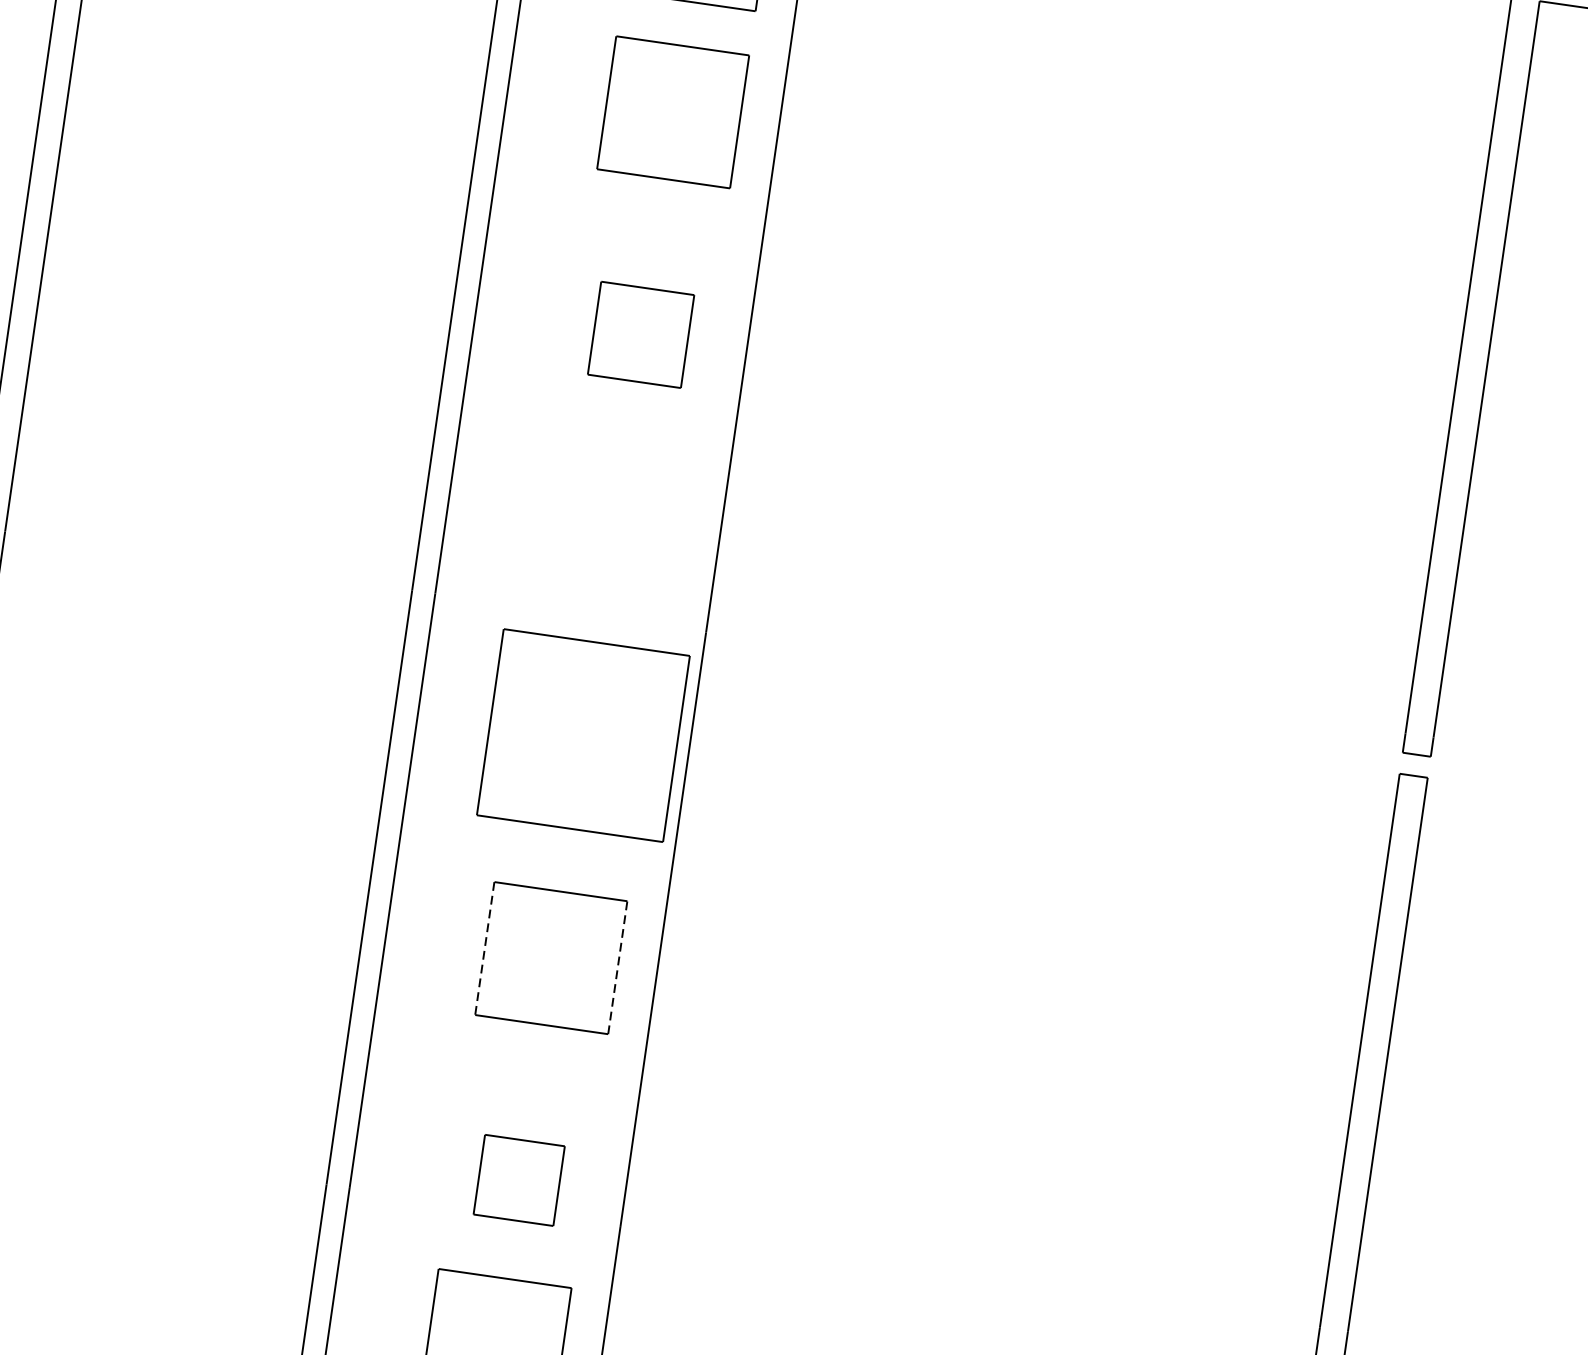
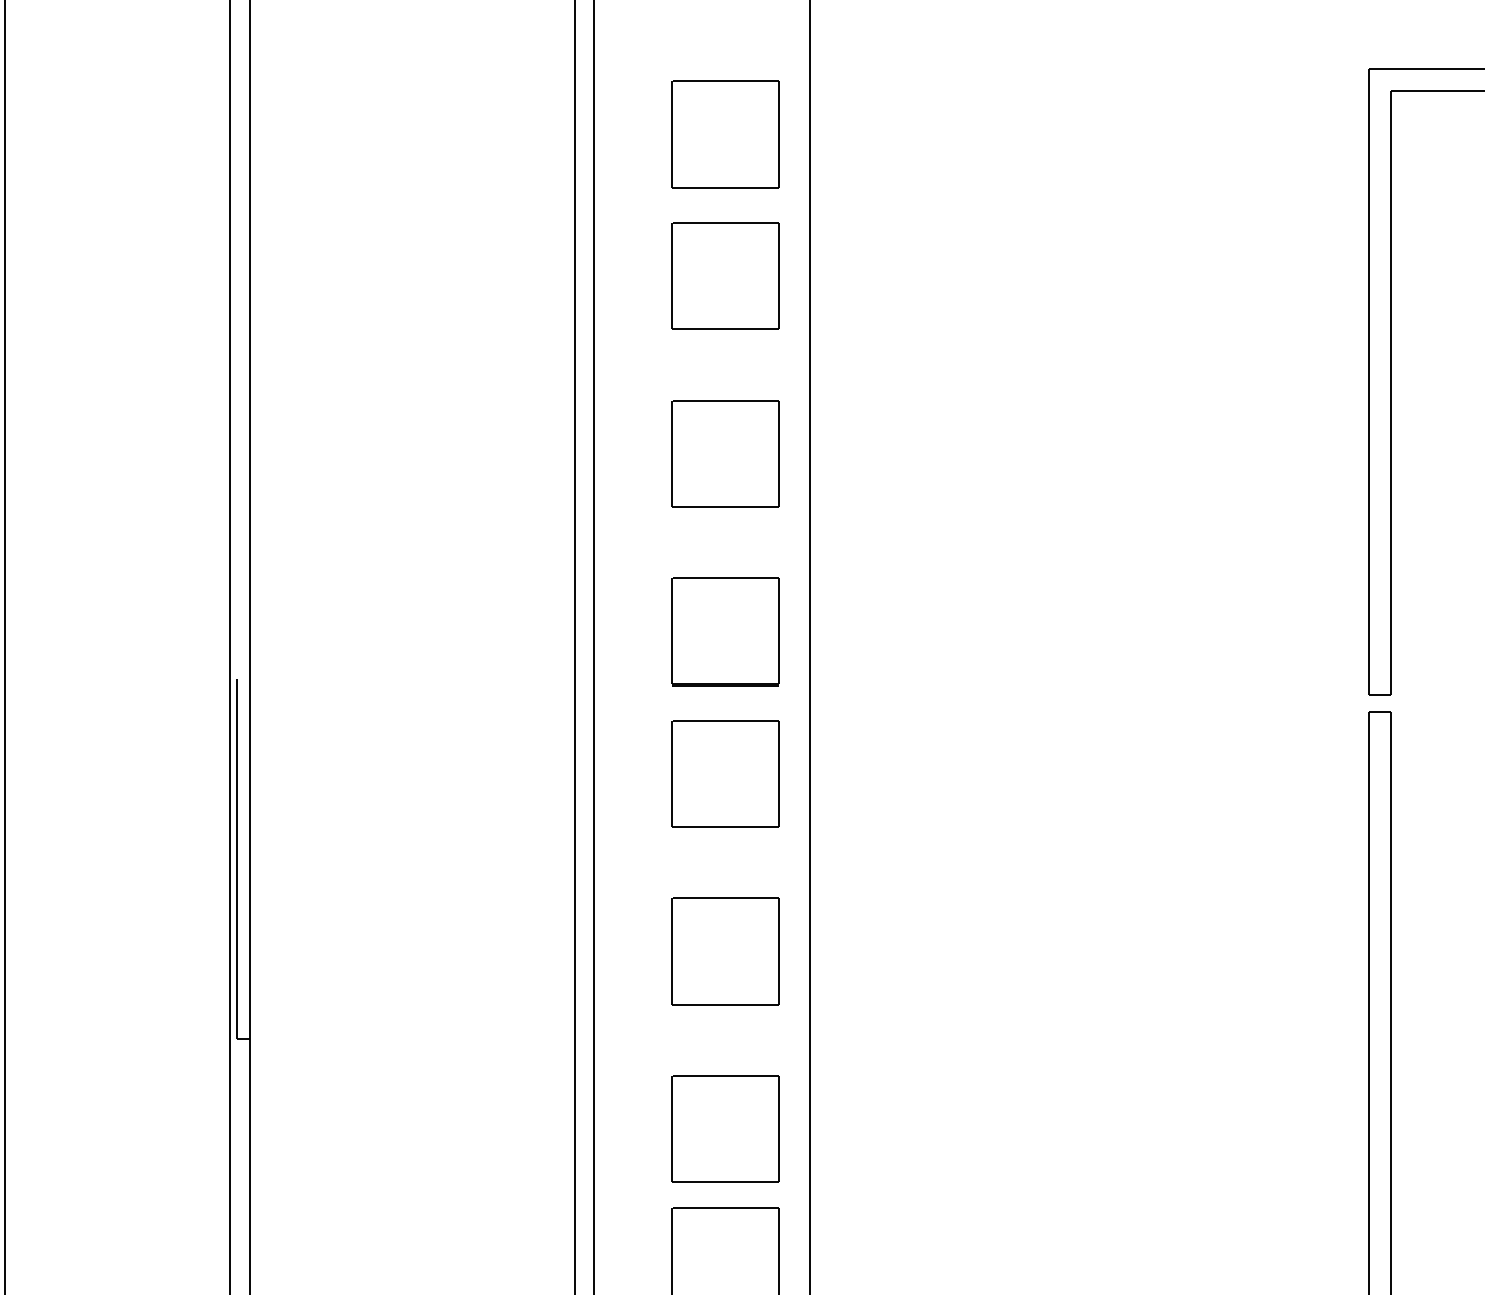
part: (641, 334) -> (725, 453), size x1.43
part: (608, 557) -> (725, 631), added
part: (583, 735) -> (725, 773), size x0.71
line: (484, 949) -> (672, 952), dashed -> solid
line: (617, 967) -> (778, 951), dashed -> solid
part: (519, 1179) -> (725, 1128), size x1.67

